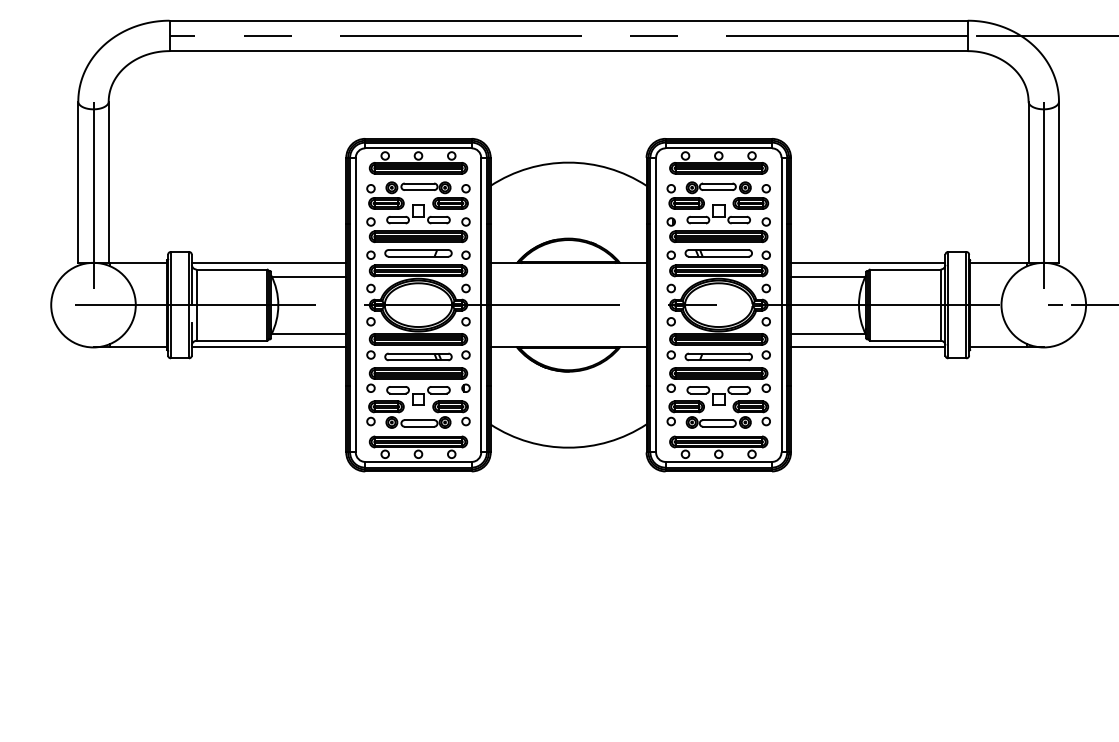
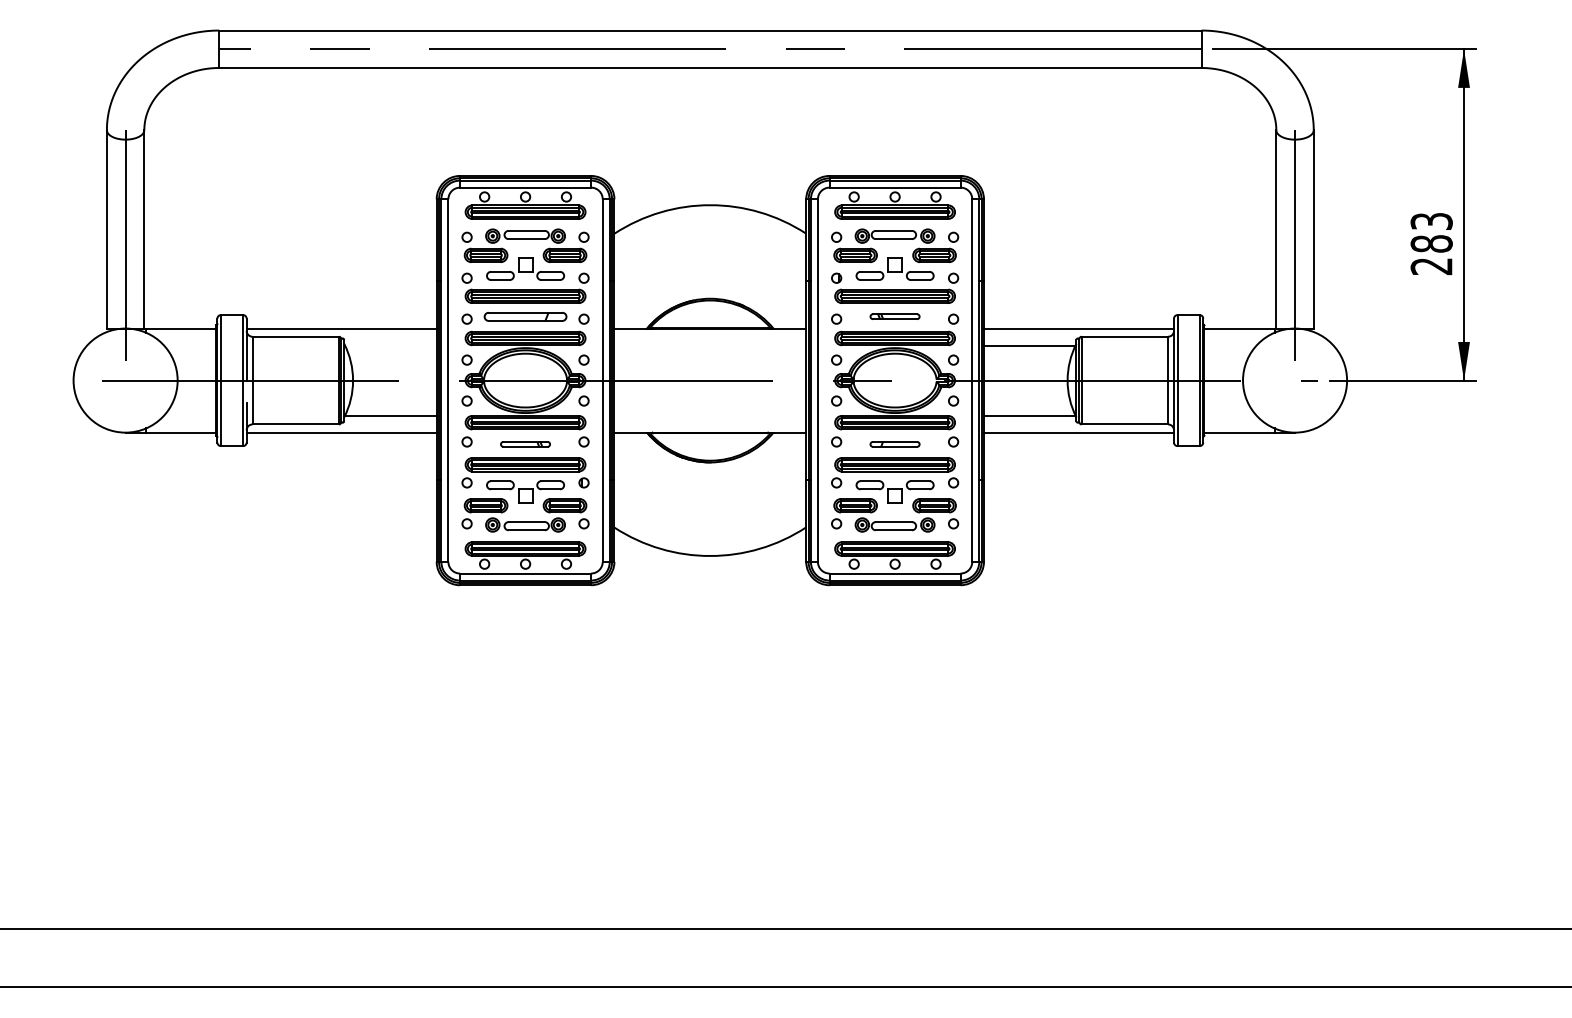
part: (718, 253) -> (894, 316), size x0.6
line: (308, 276) -> (390, 345), removed
part: (418, 357) -> (525, 444), size x0.6
part: (718, 357) -> (894, 444), size x0.6

